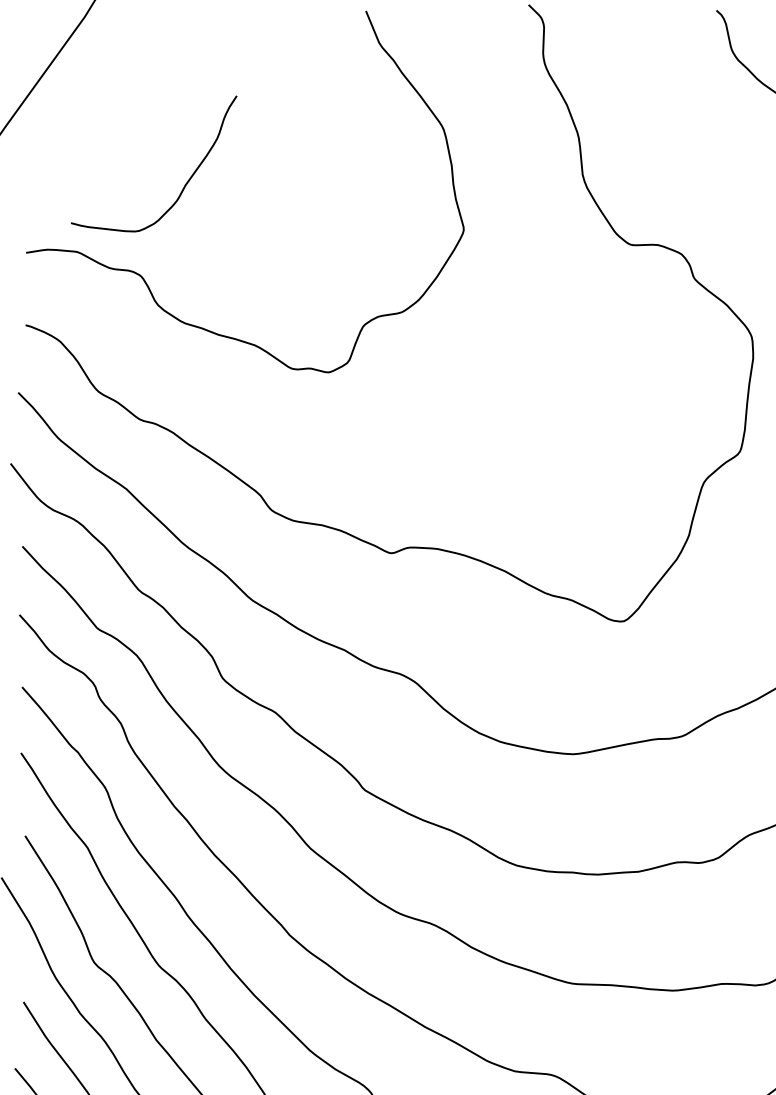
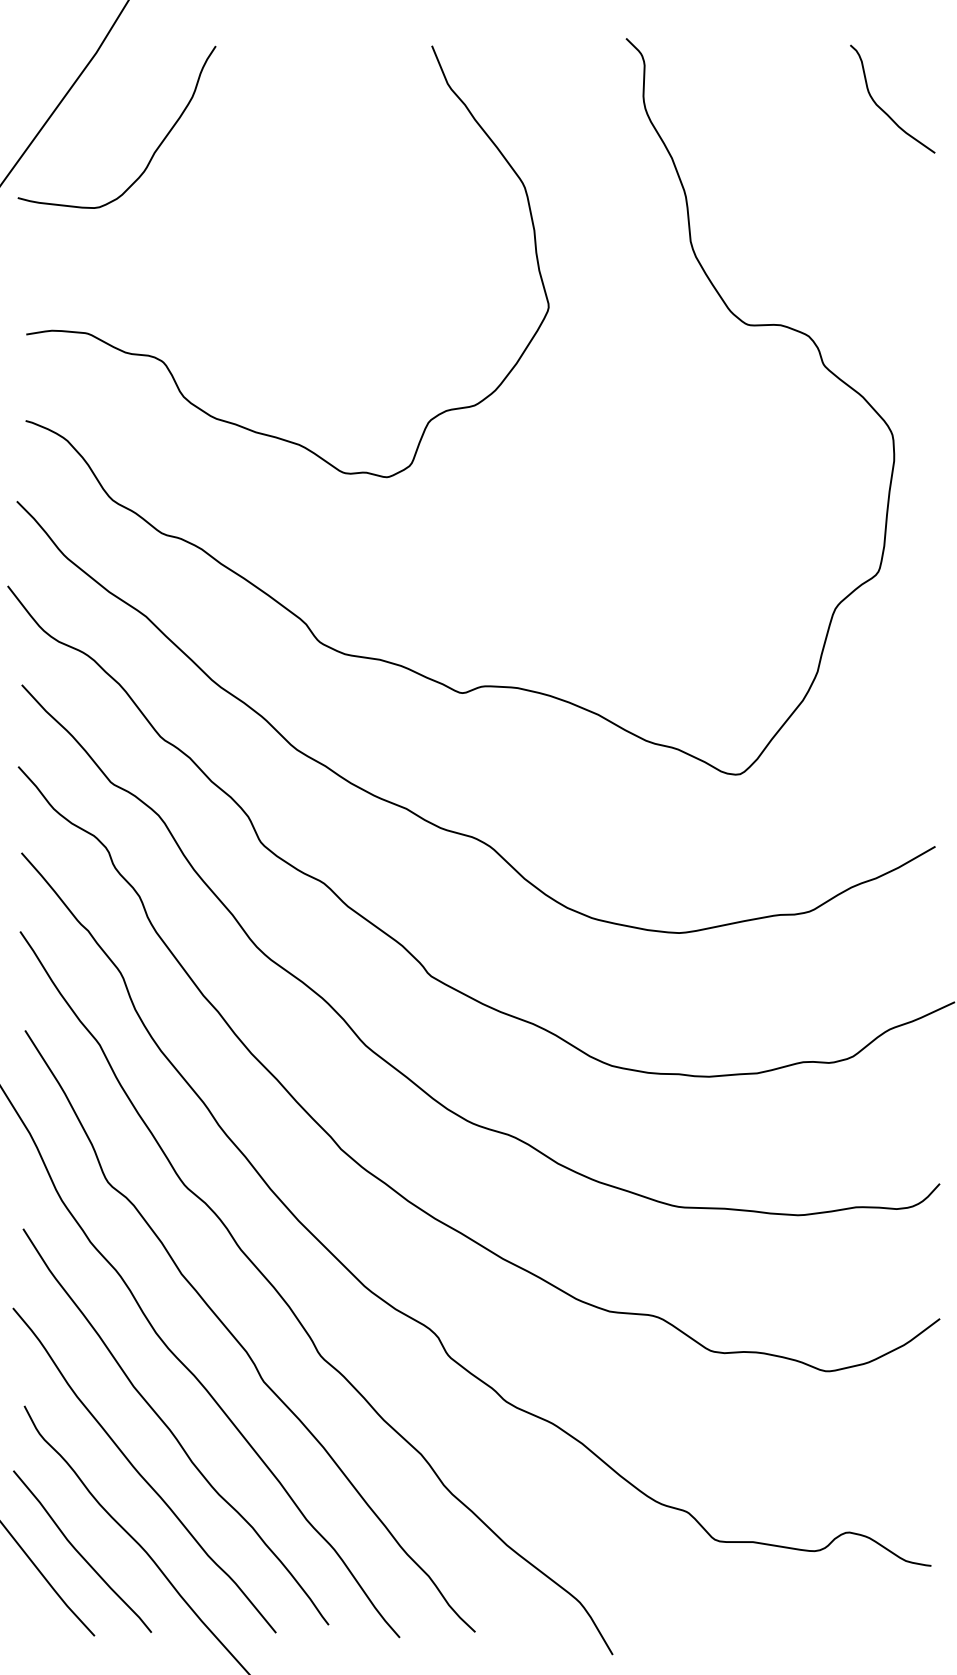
curve: (184, 184) -> (153, 152), moved

